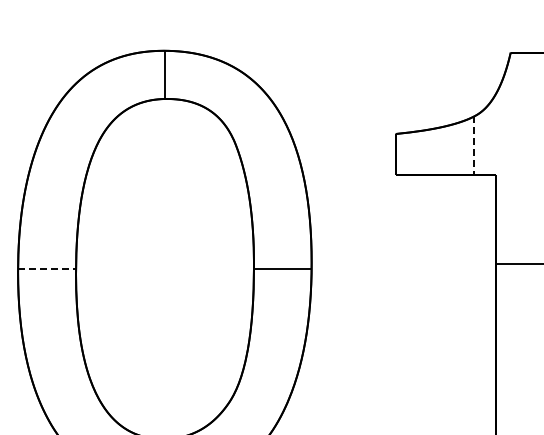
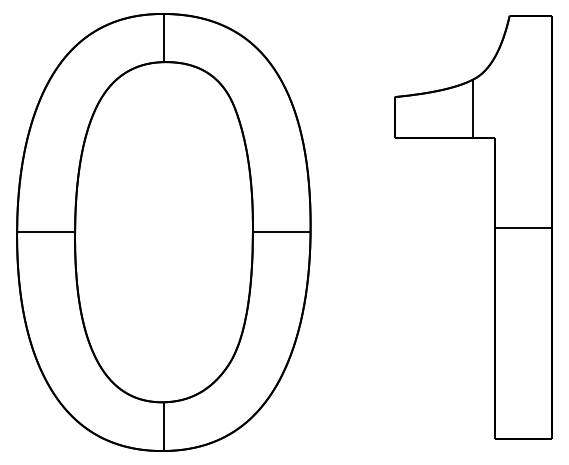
line: (474, 146) -> (473, 109), dashed -> solid
line: (47, 269) -> (46, 232), dashed -> solid

